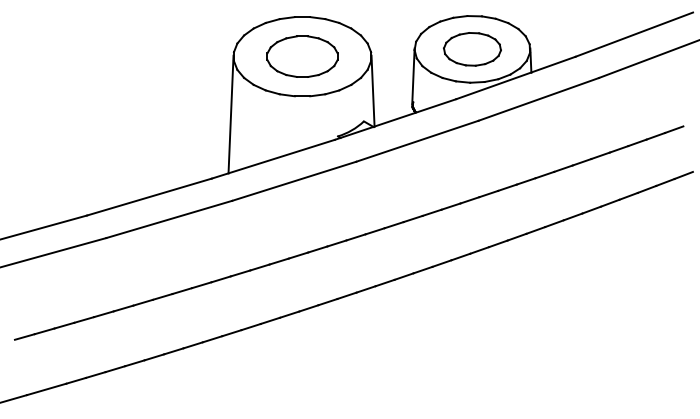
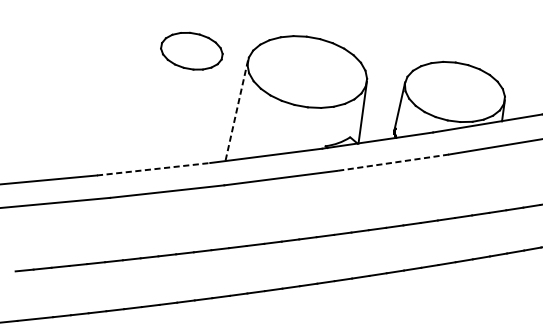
part: (472, 49) -> (454, 92), removed
part: (302, 56) -> (191, 51), moved
line: (231, 114) -> (237, 110), solid -> dashed
line: (416, 141) -> (392, 162), solid -> dashed
line: (149, 196) -> (153, 168), solid -> dashed

